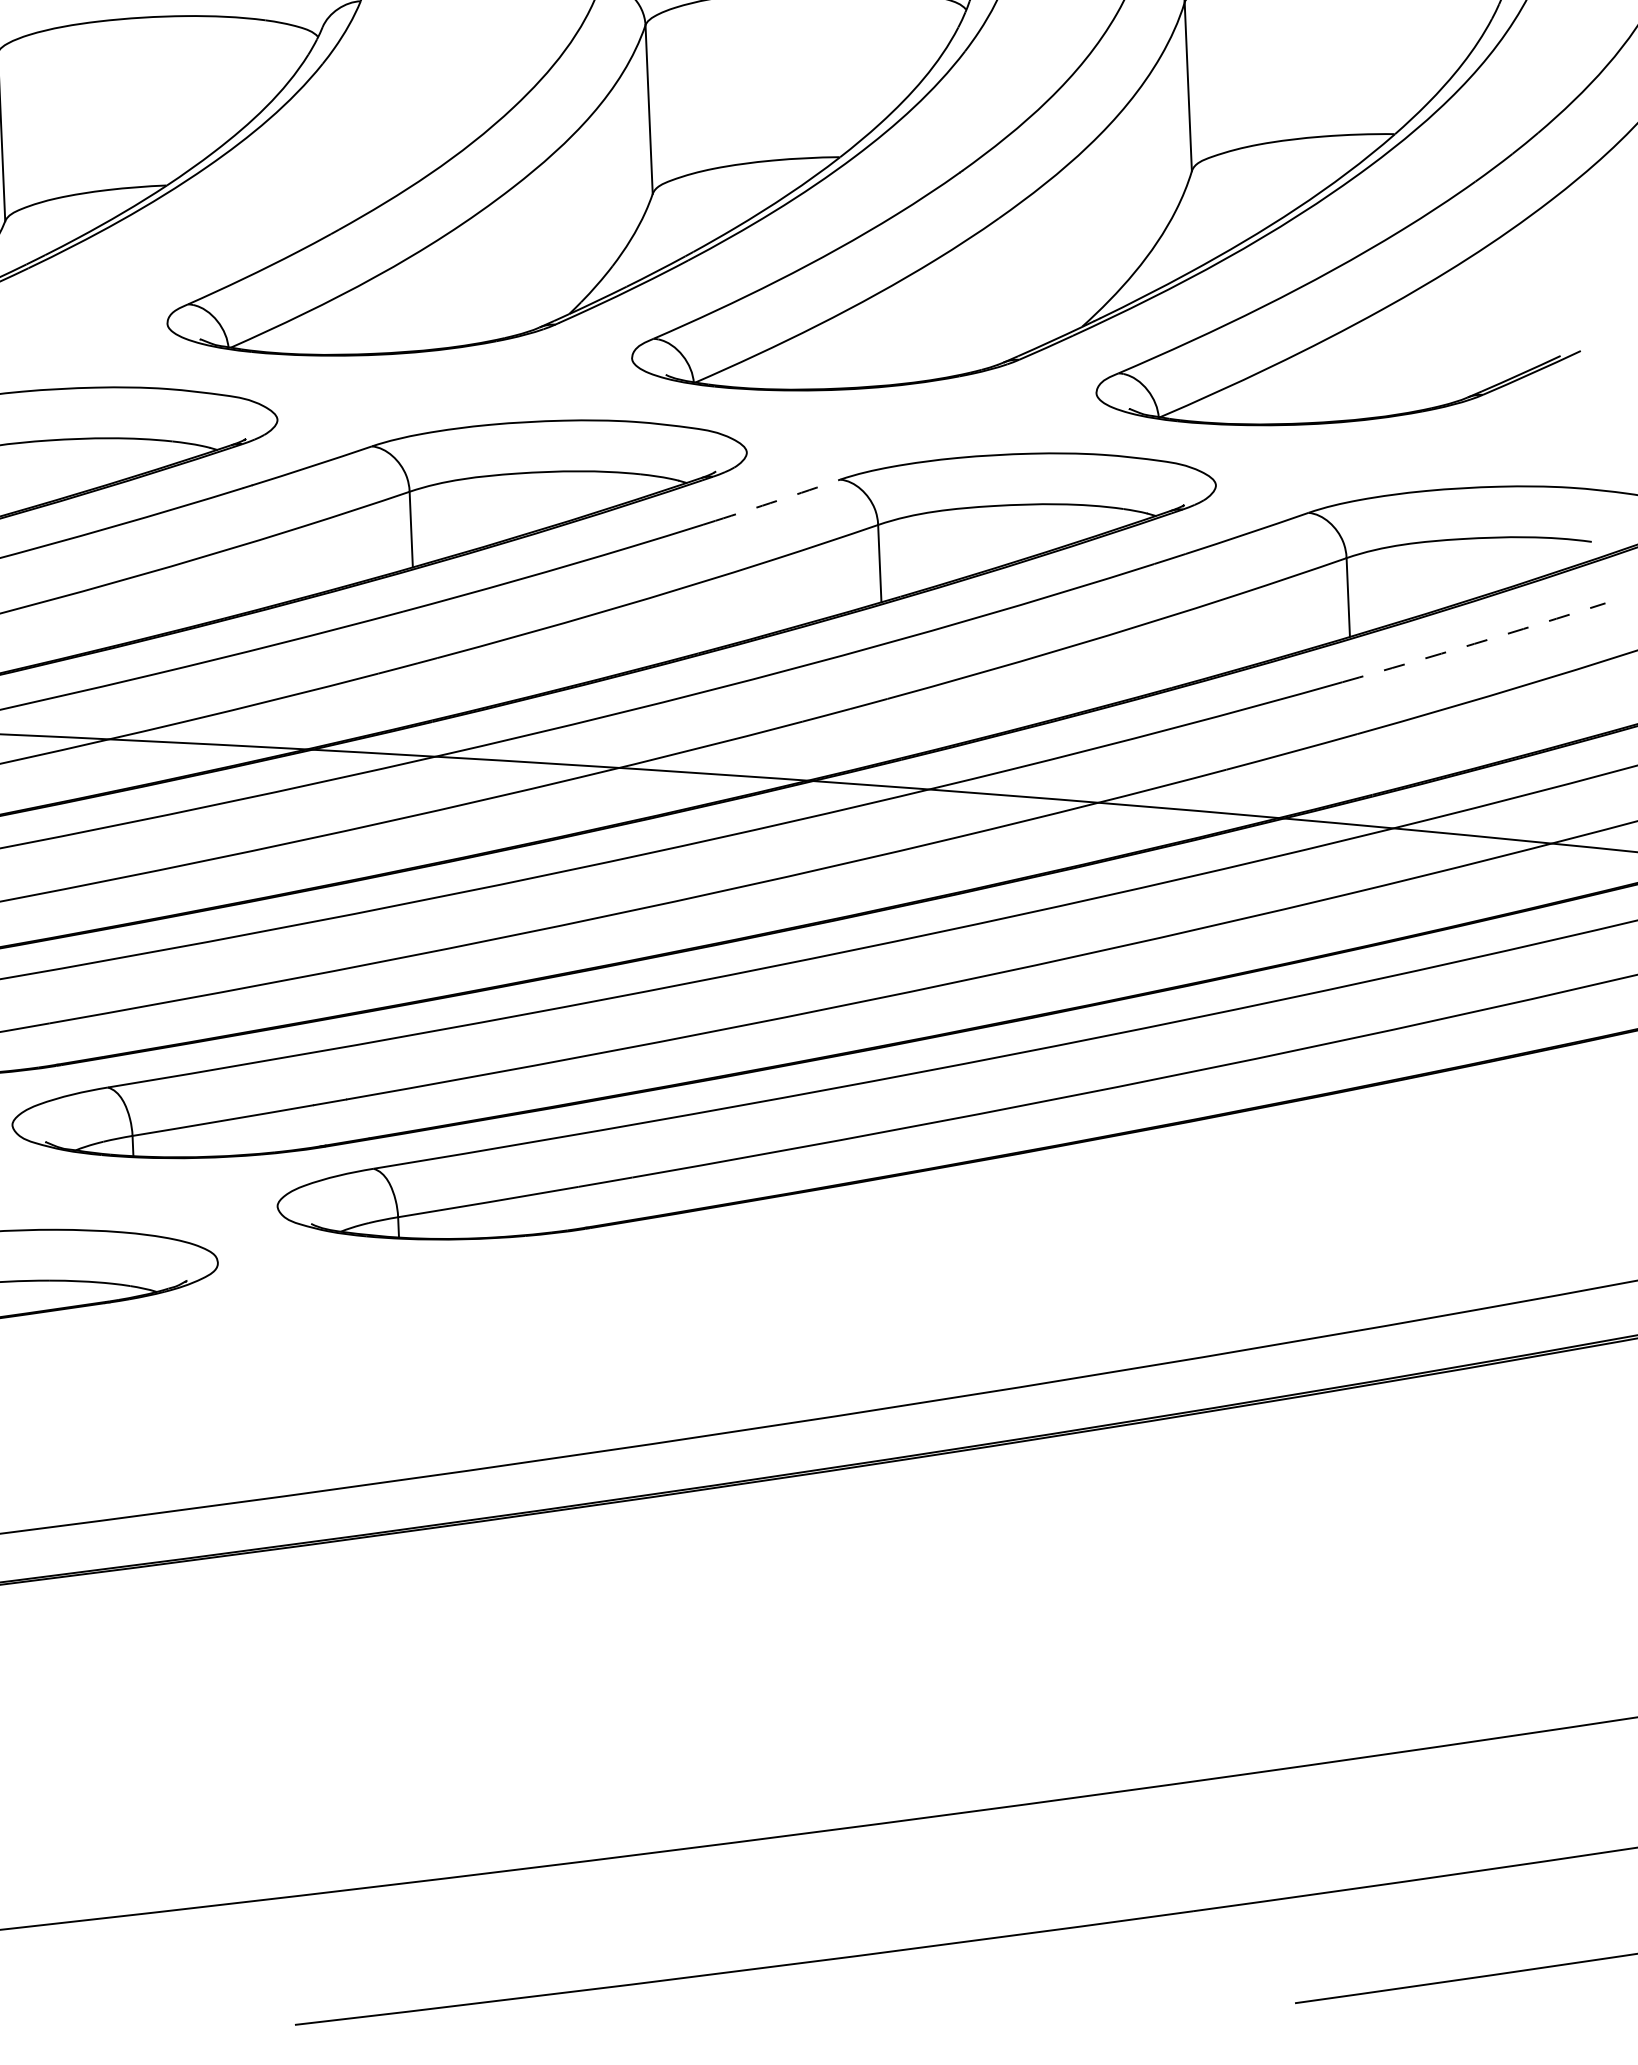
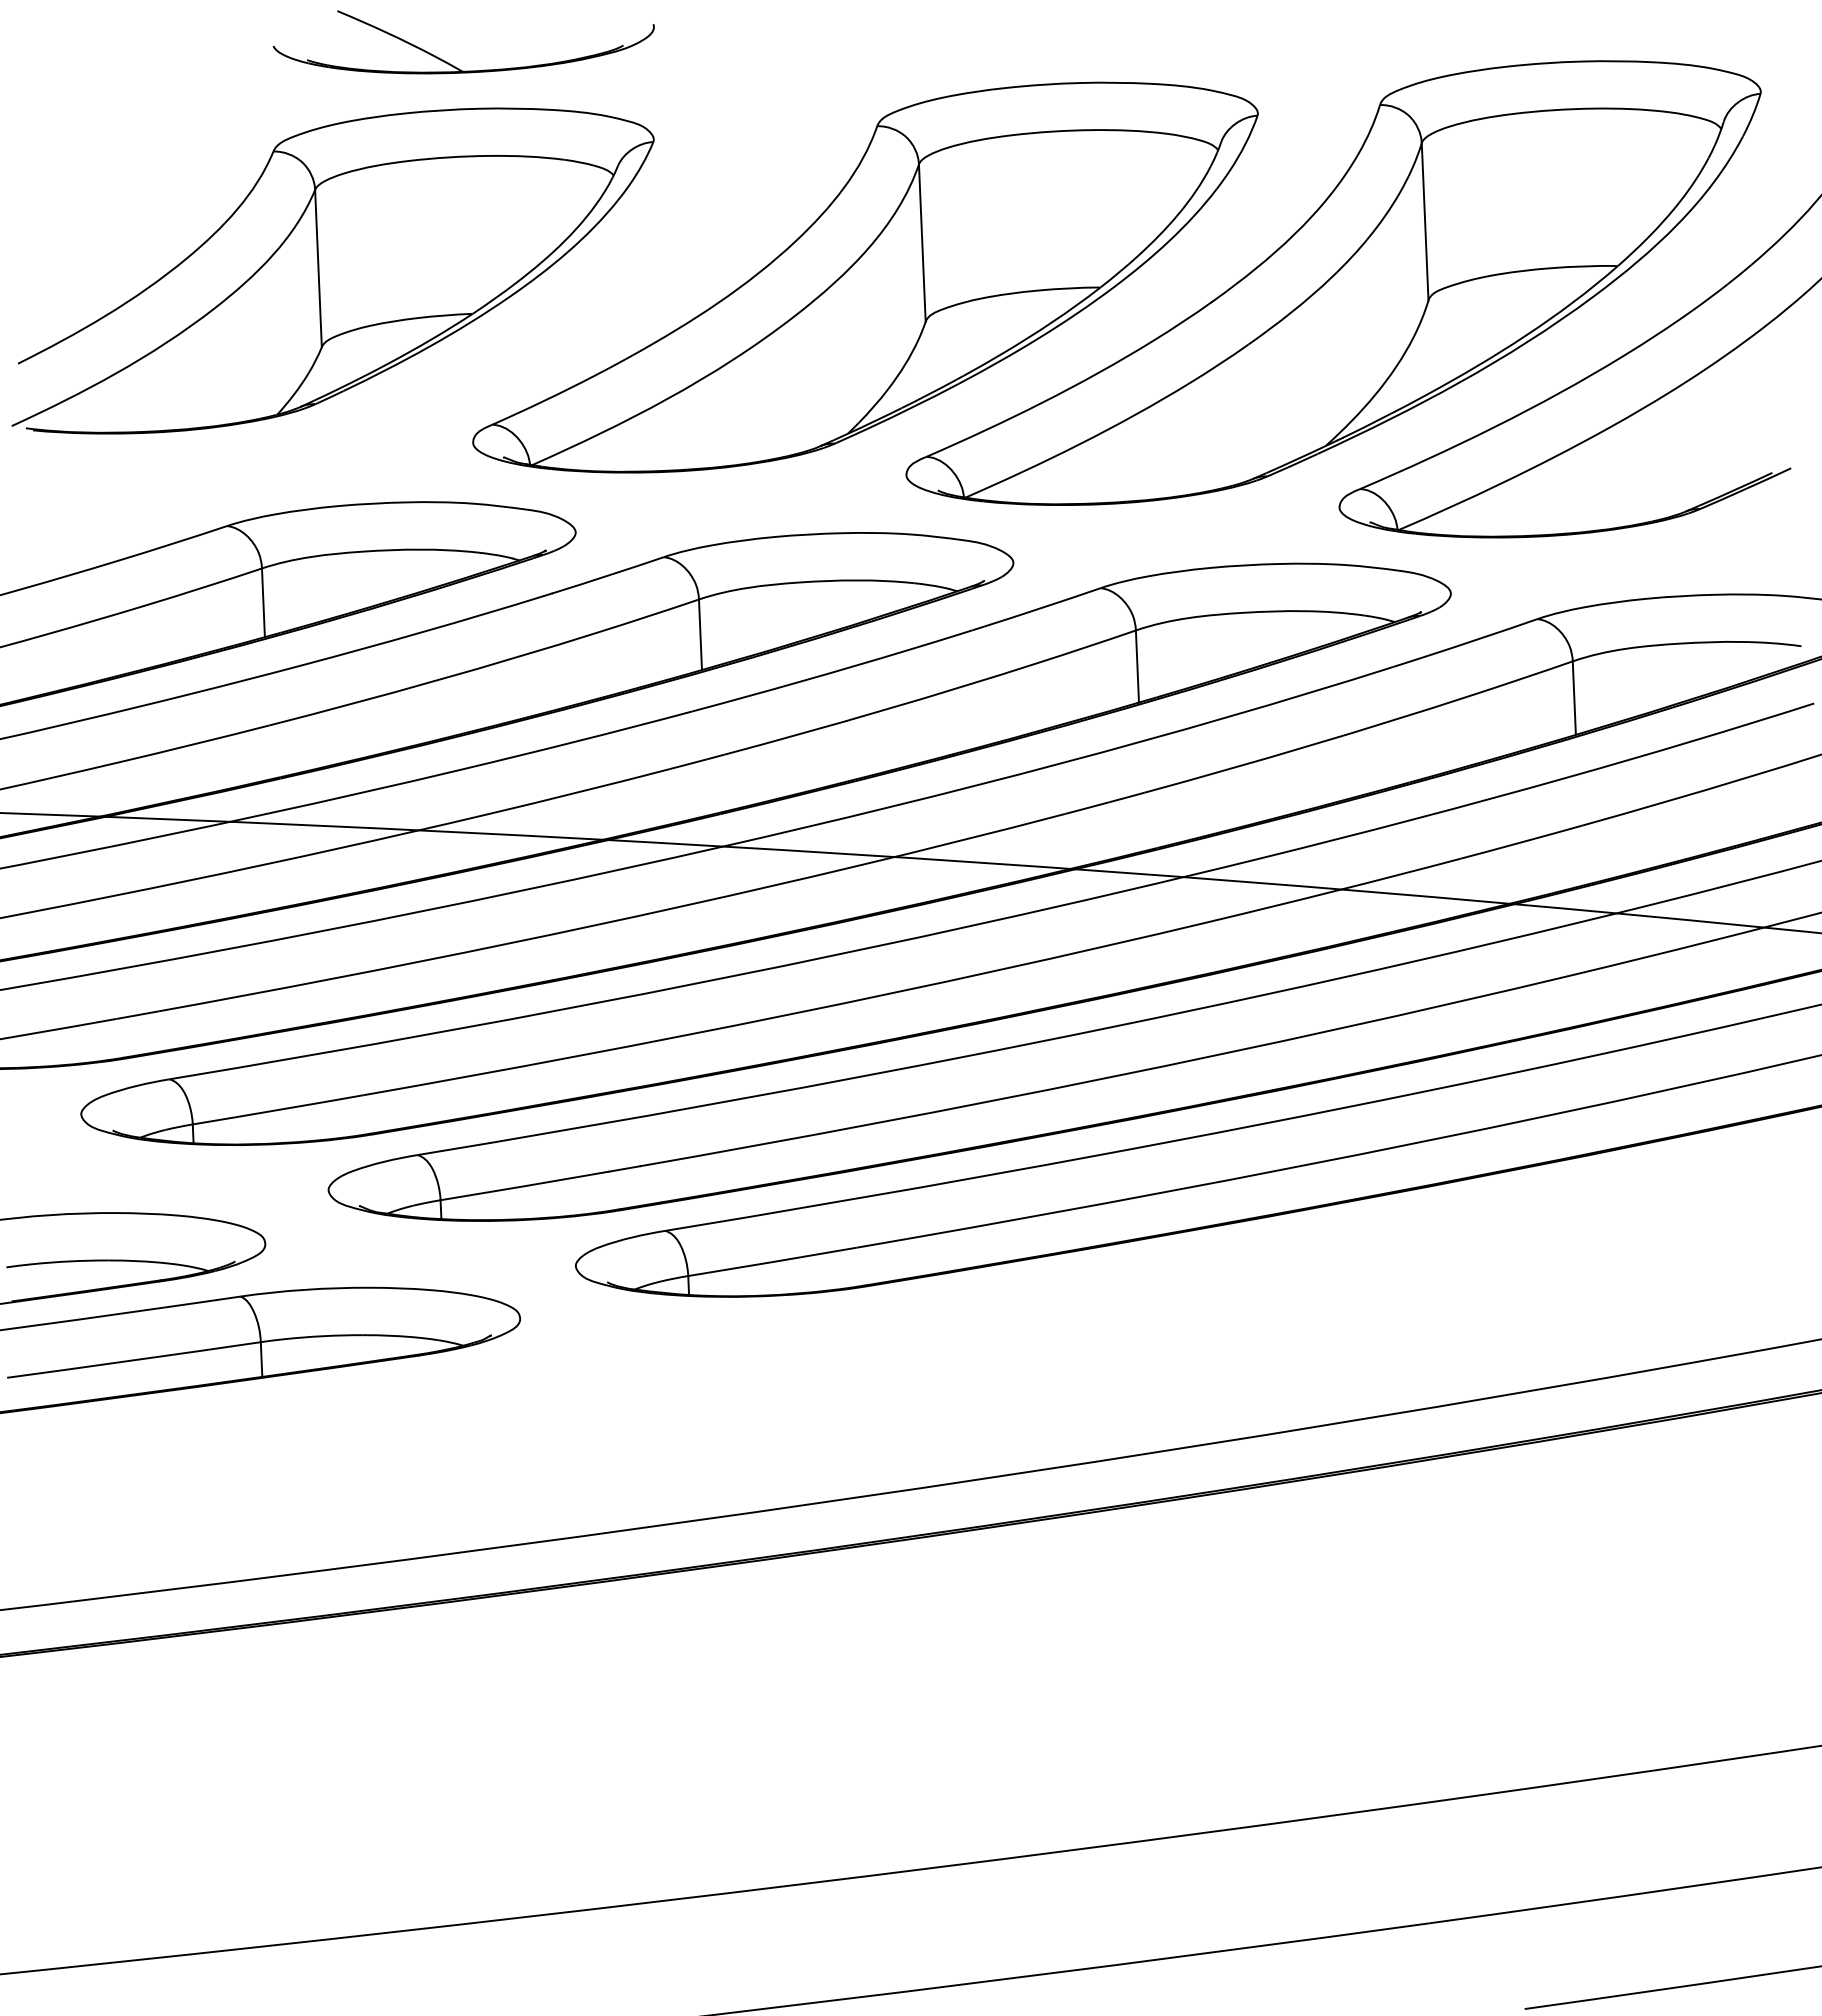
arc: (777, 500) -> (1042, 607), dashed -> solid
arc: (1473, 644) -> (1691, 741), dashed -> solid

